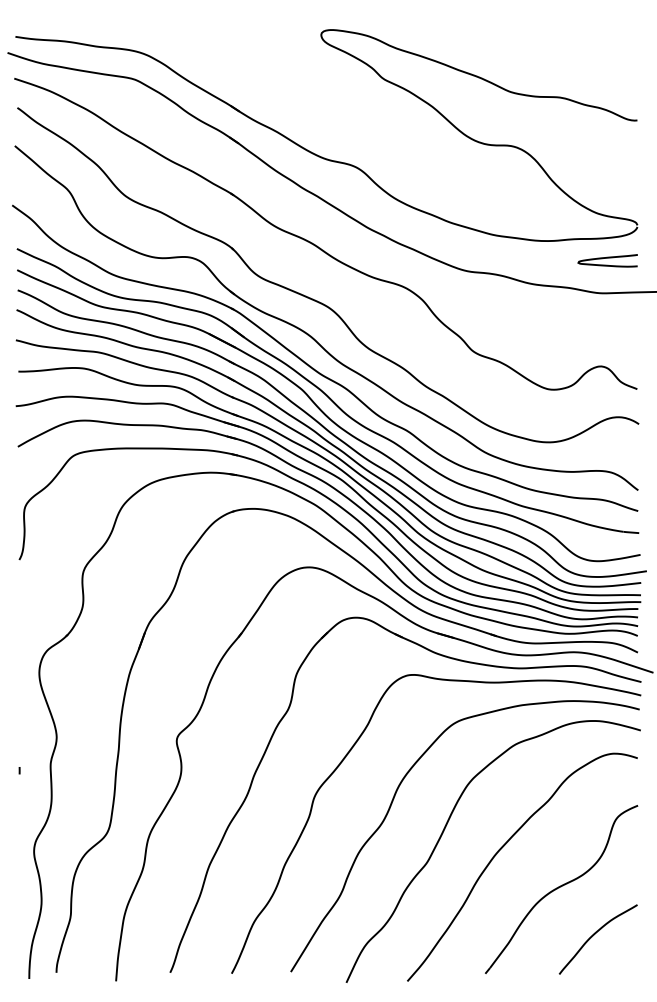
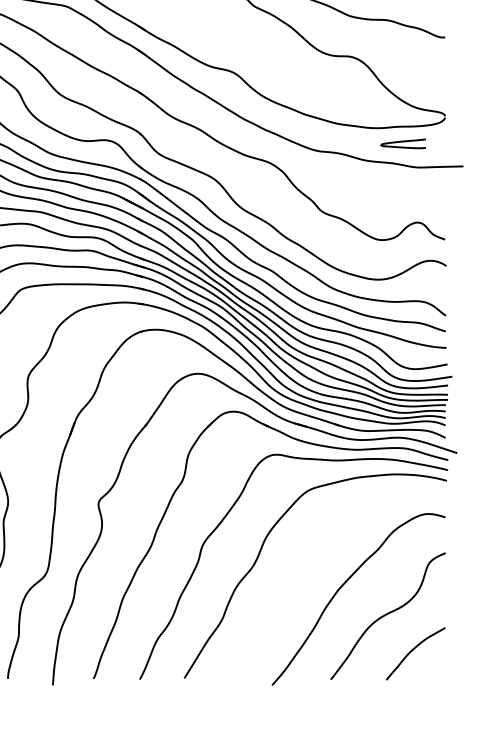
curve: (607, 258) -> (403, 142), moved
curve: (446, 827) -> (301, 569), removed

